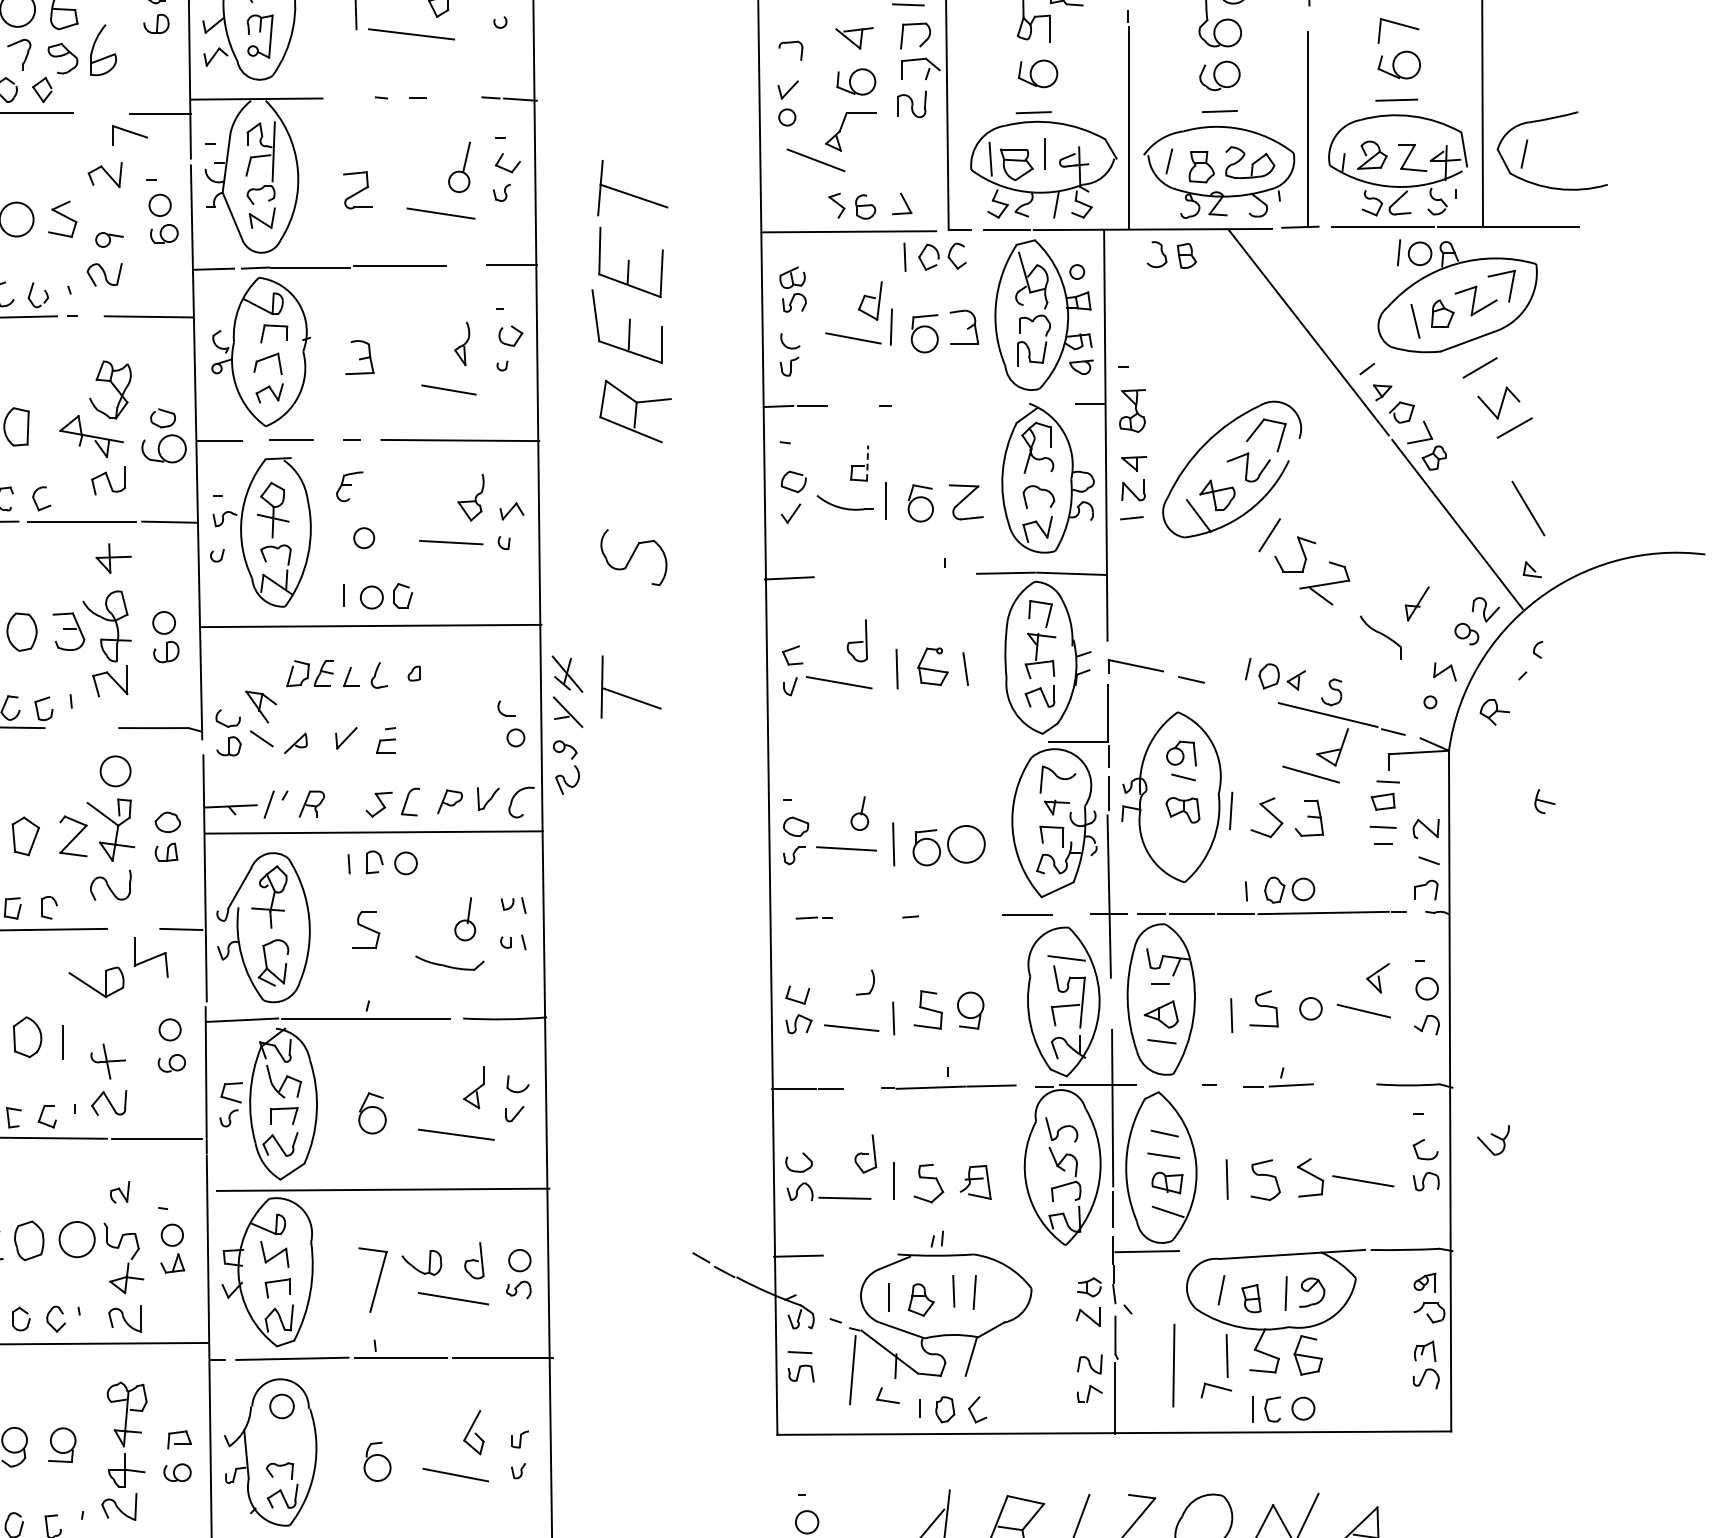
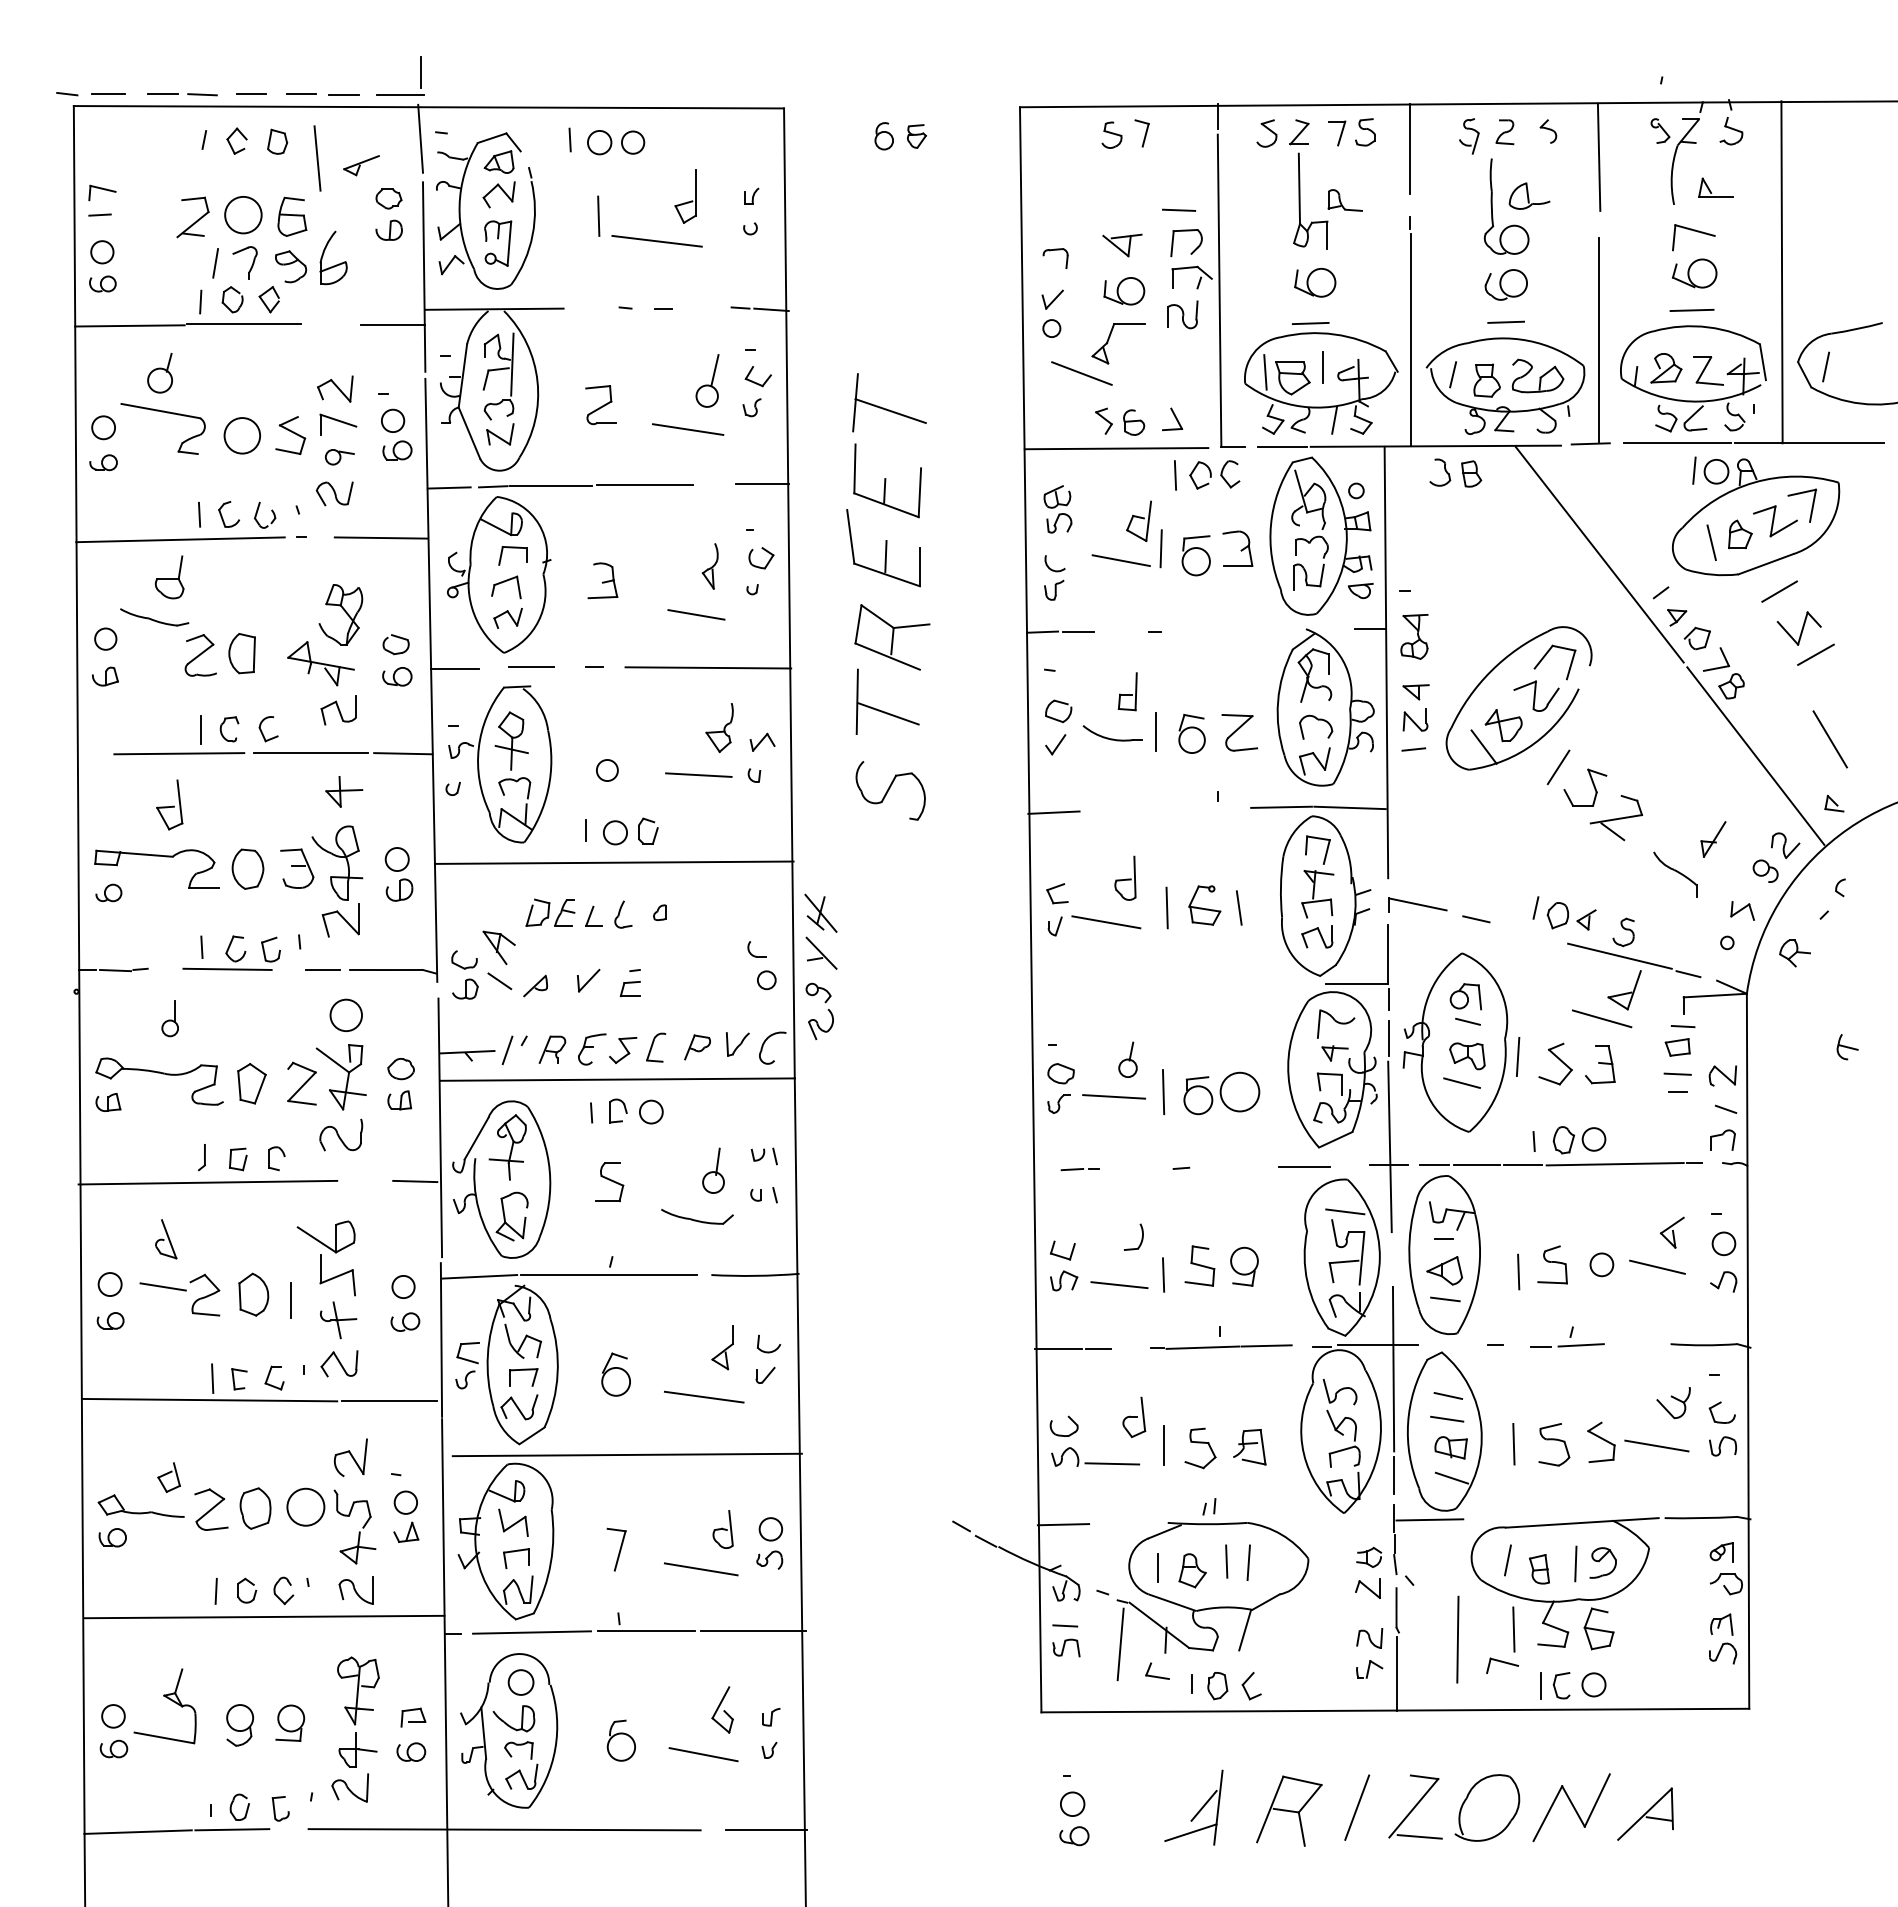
part: (130, 135) -> (338, 424), moved
part: (164, 448) -> (397, 676), size x0.62
line: (867, 462) -> (1136, 691), dashed -> solid
part: (350, 486) -> (592, 1049), moved
part: (628, 696) -> (885, 711), moved
line: (92, 727) -> (322, 969), added
line: (1177, 835) -> (1461, 1082), added
part: (151, 958) -> (337, 1275), moved
part: (1493, 1140) -> (1673, 1403), moved
part: (119, 1192) -> (350, 1457), size x1.67
part: (418, 1269) -> (510, 1725), moved
part: (372, 1279) -> (616, 1549), size x0.62

